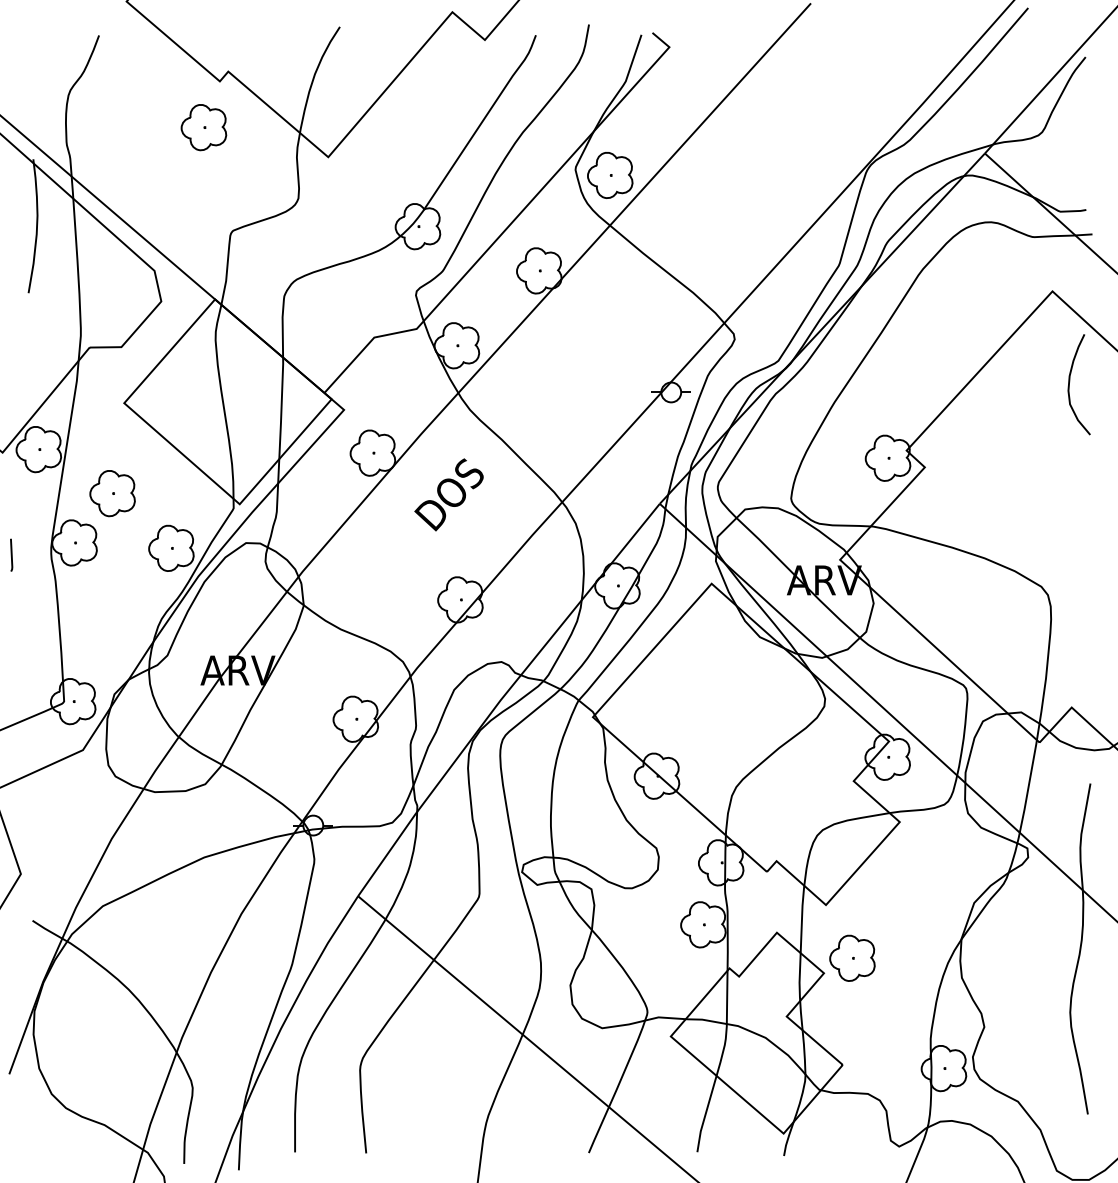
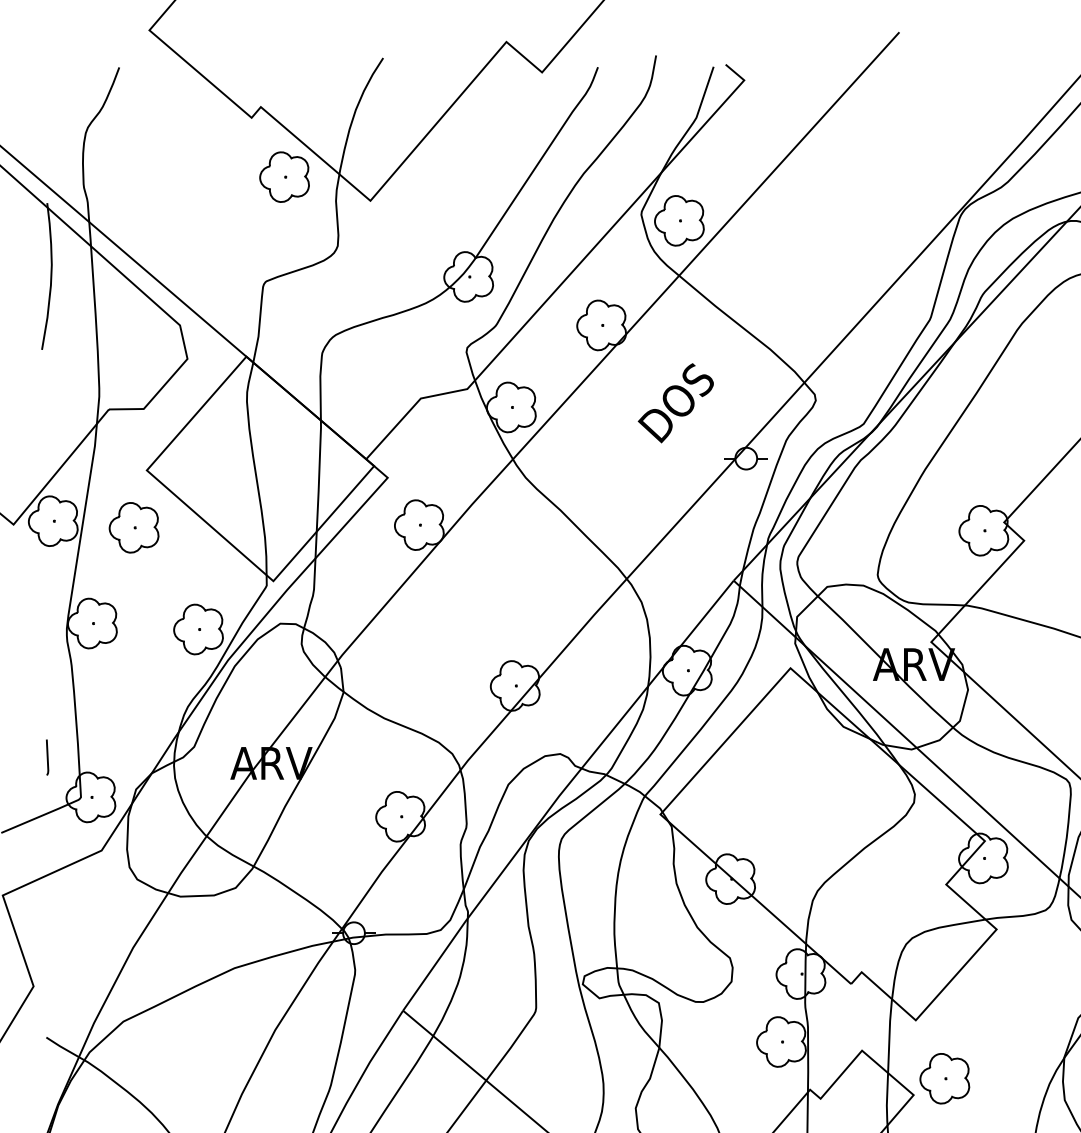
part: (203, 127) -> (284, 177), moved
part: (112, 493) -> (133, 527), moved
text: (448, 494) -> (675, 402), moved
line: (11, 554) -> (47, 756), moved

